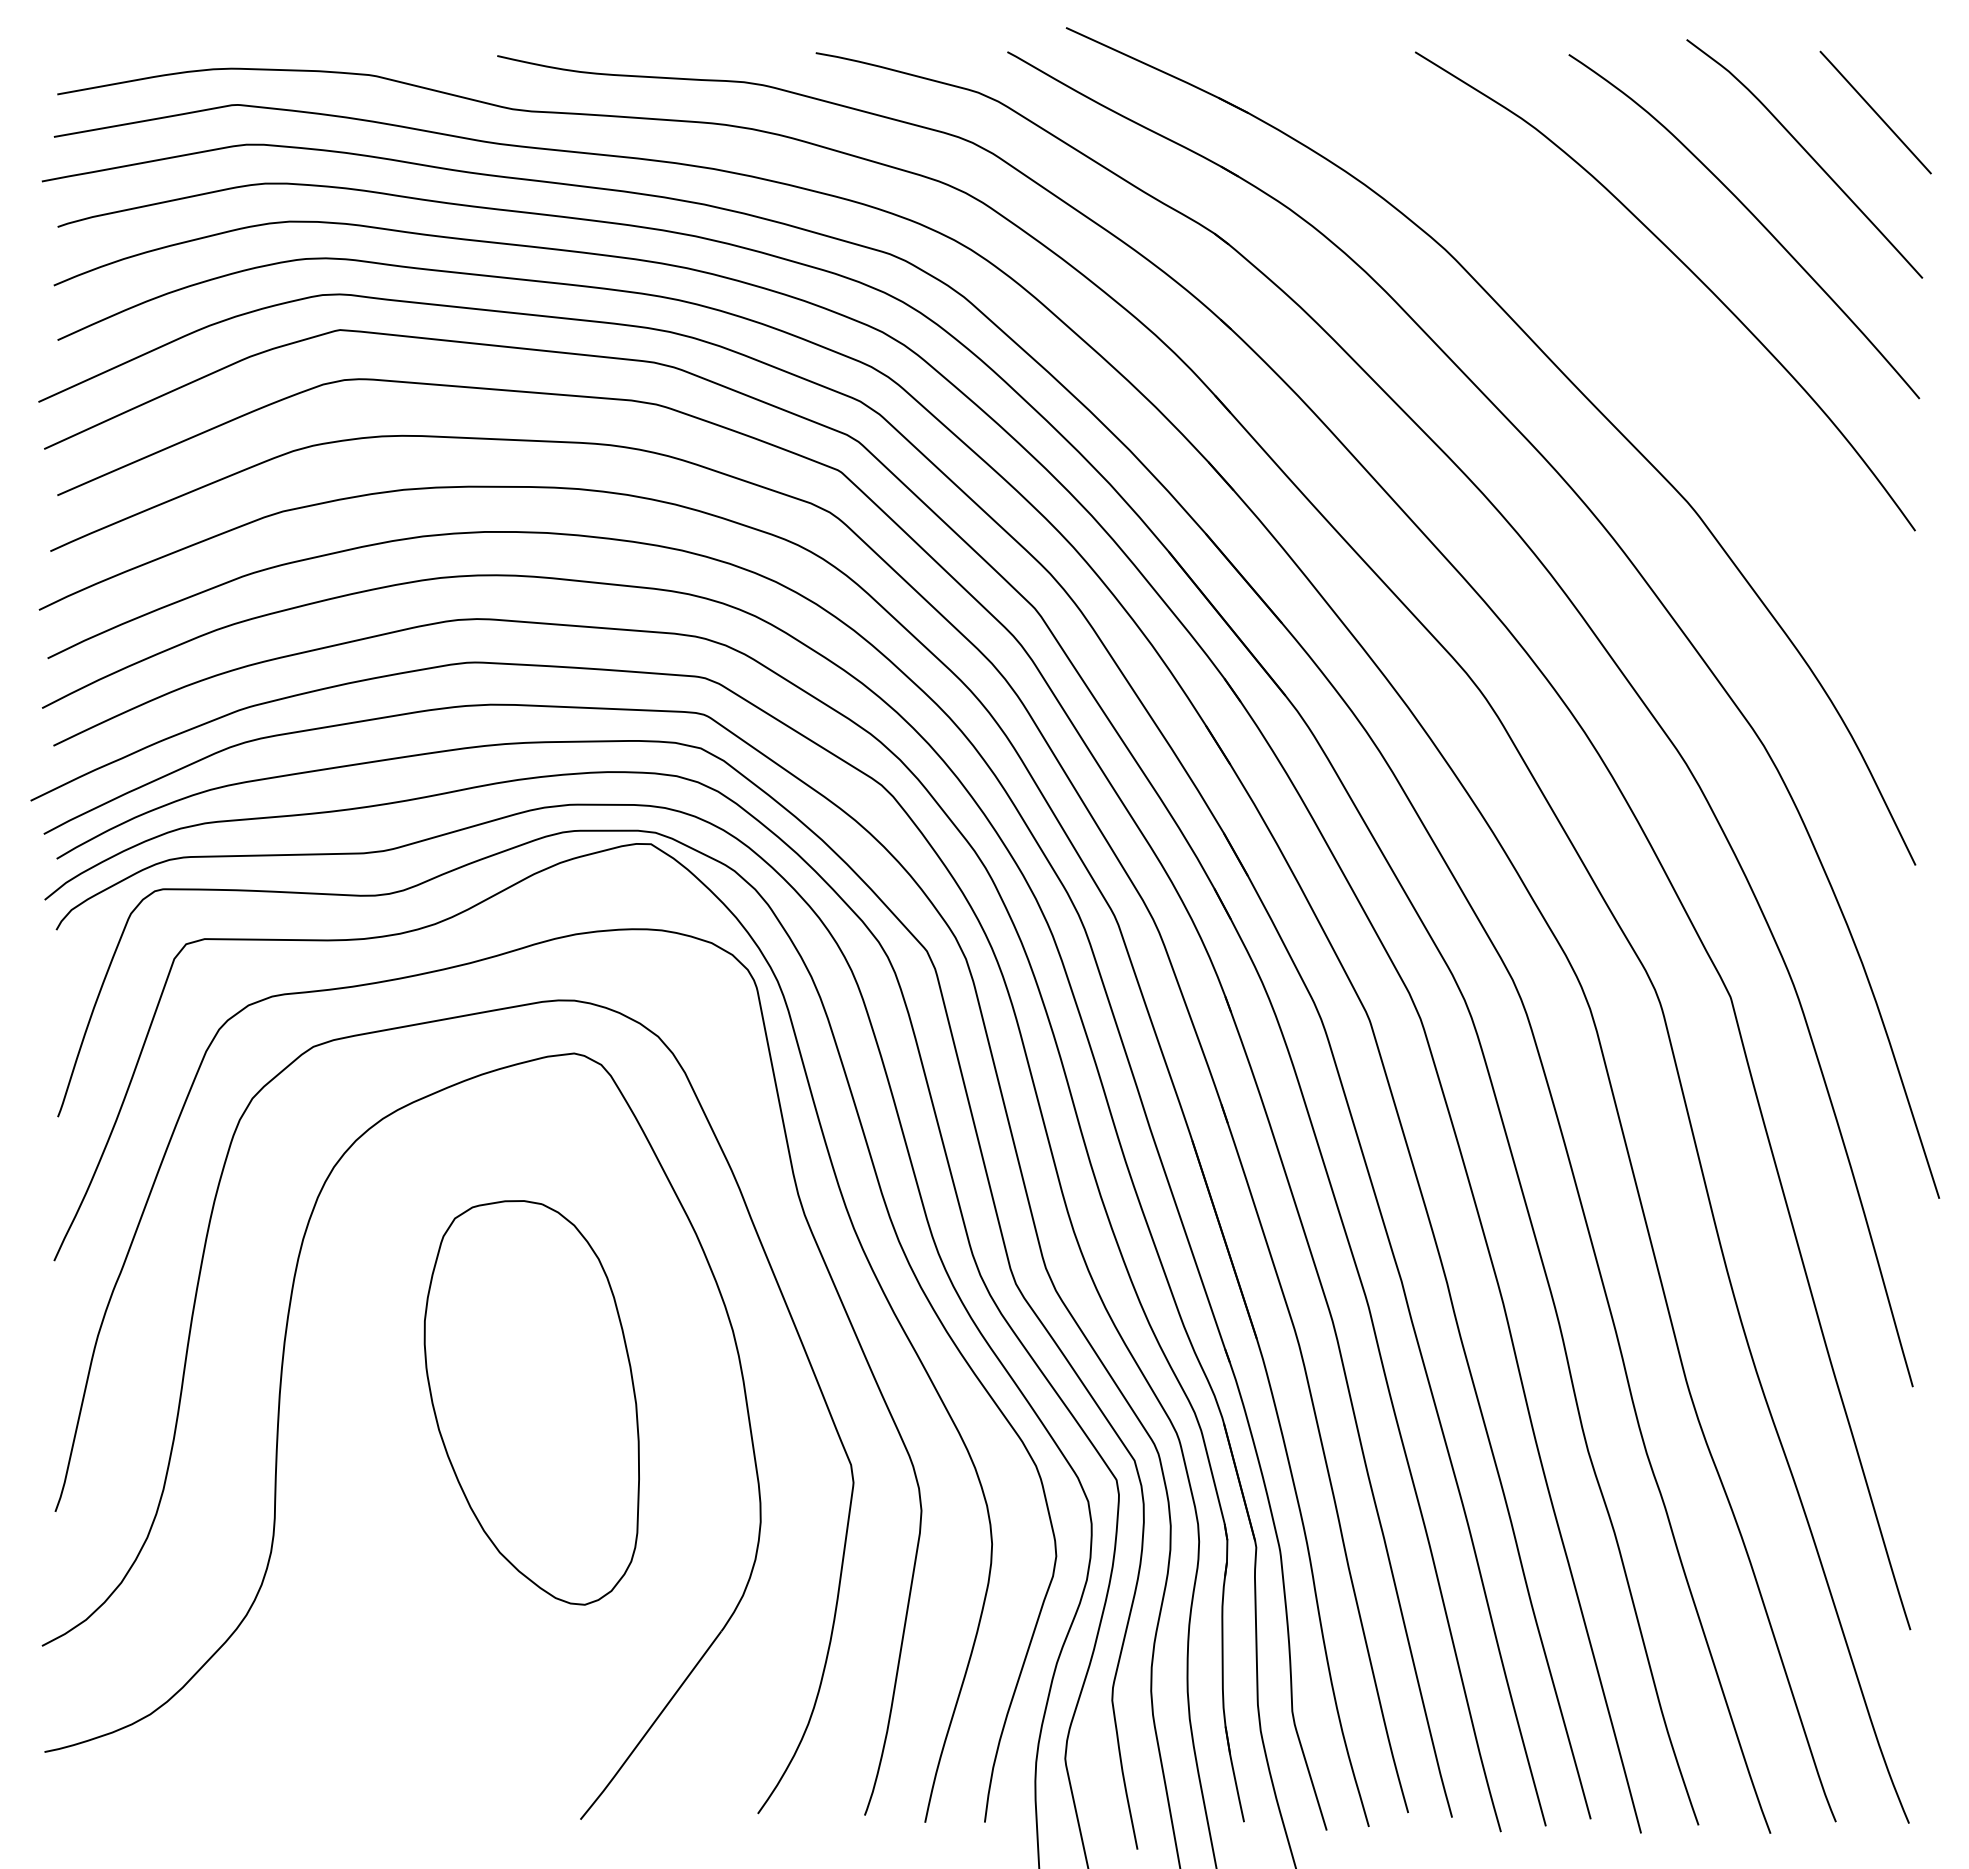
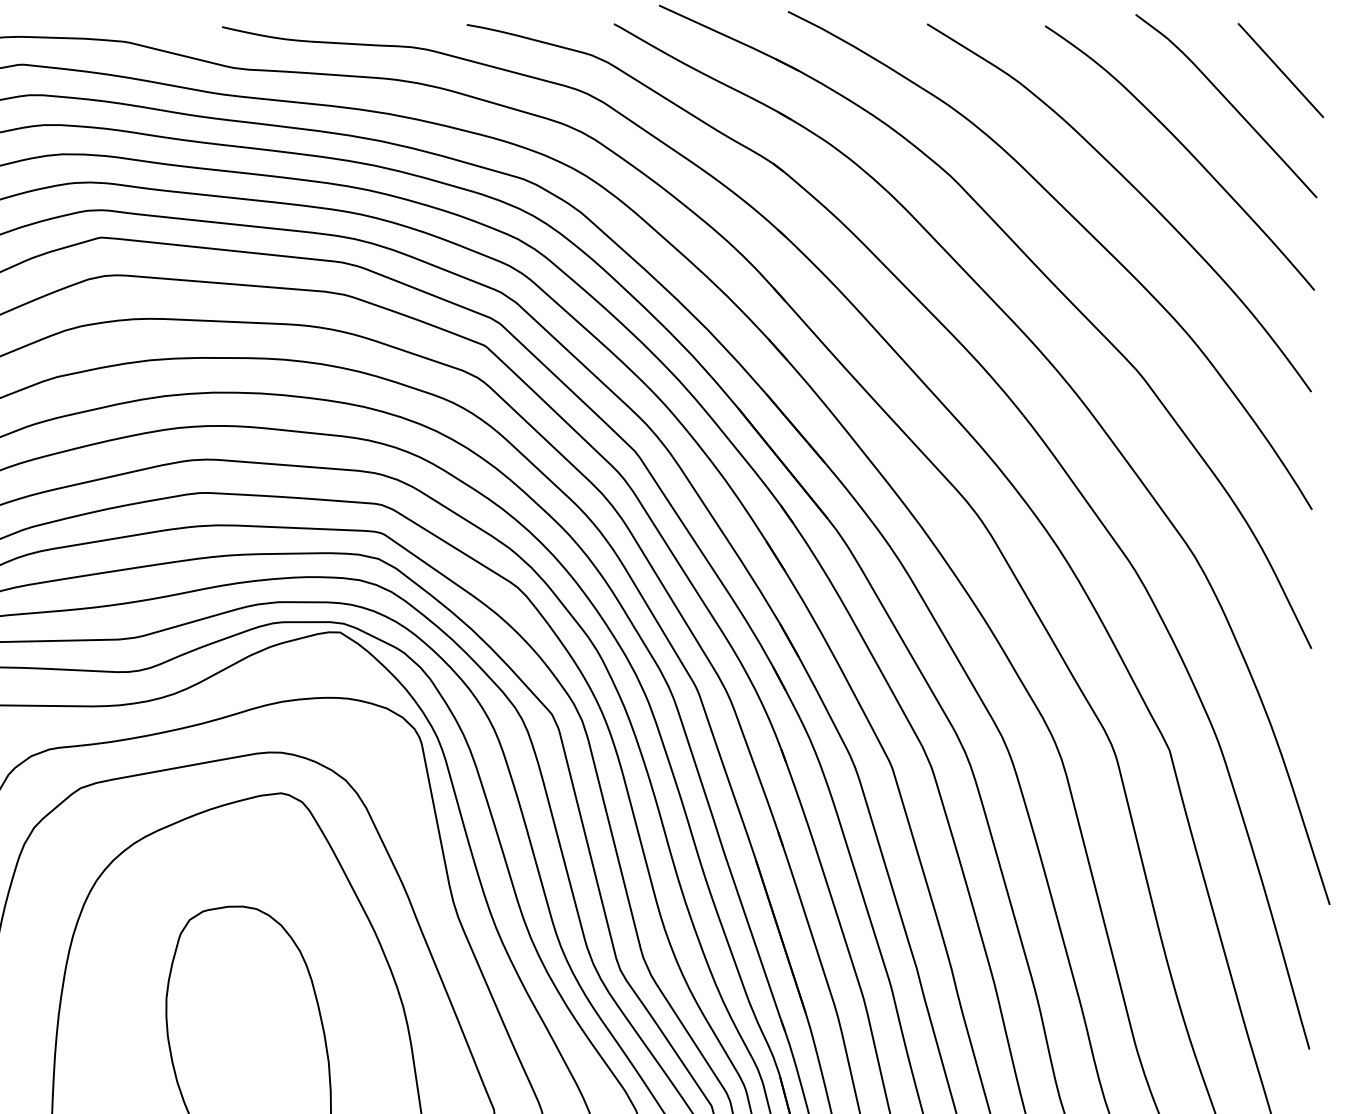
curve: (1617, 316) -> (1082, 227), added

